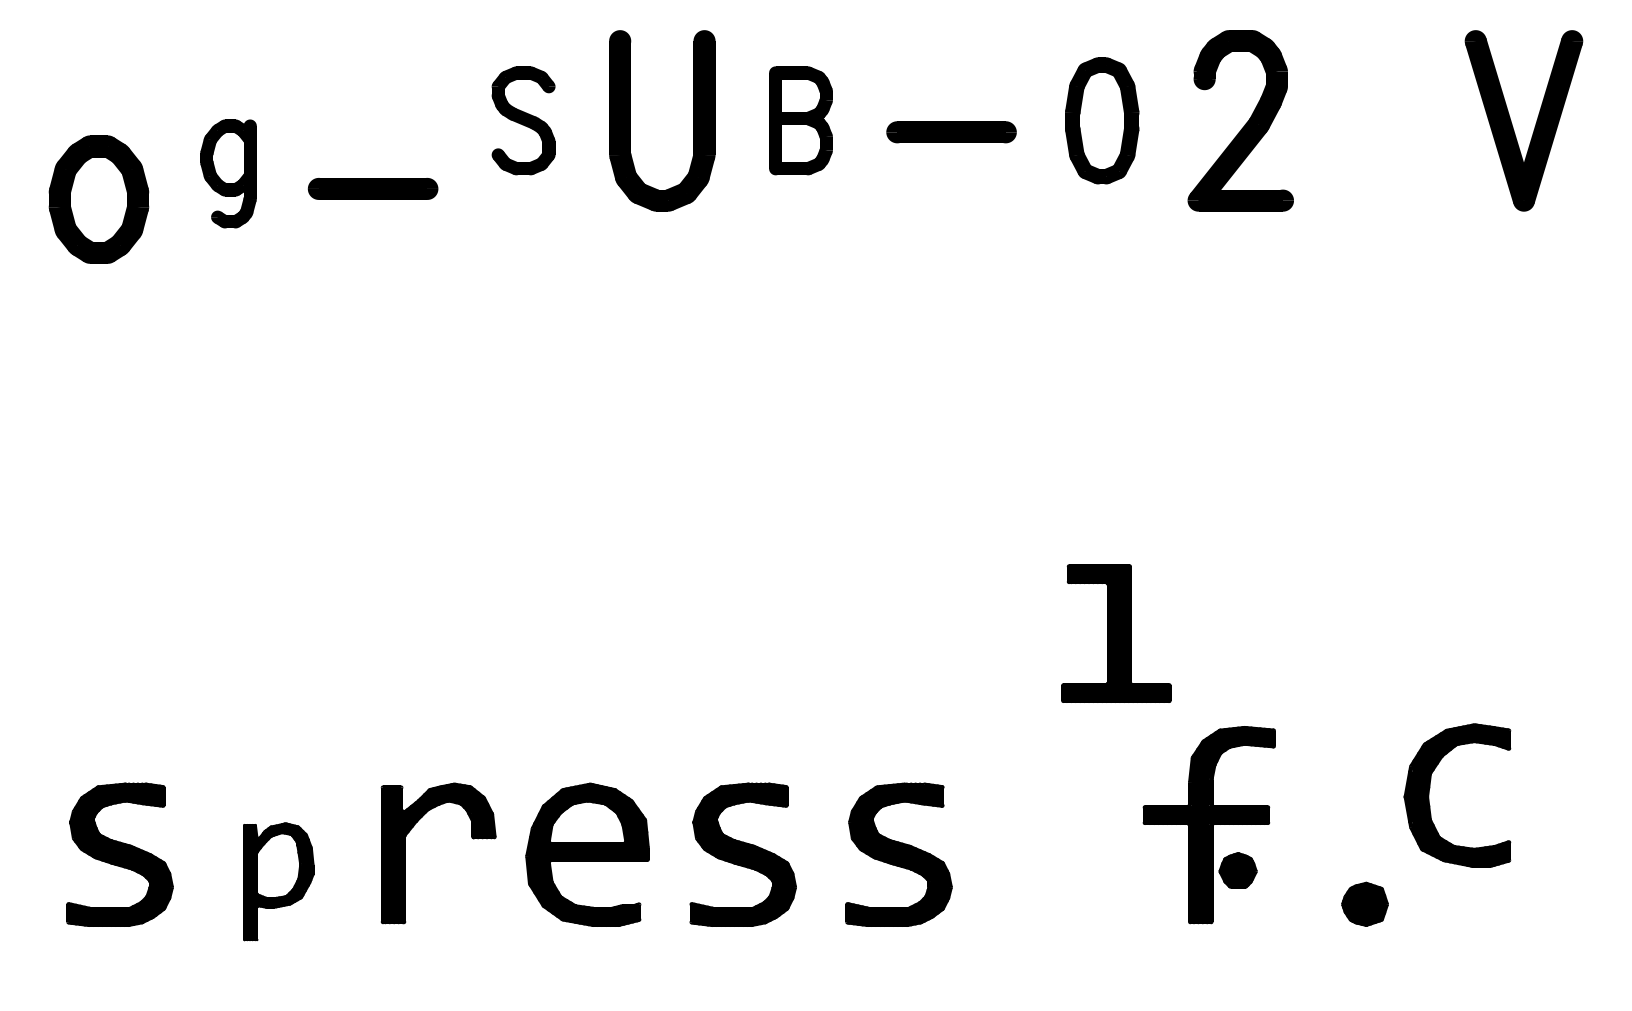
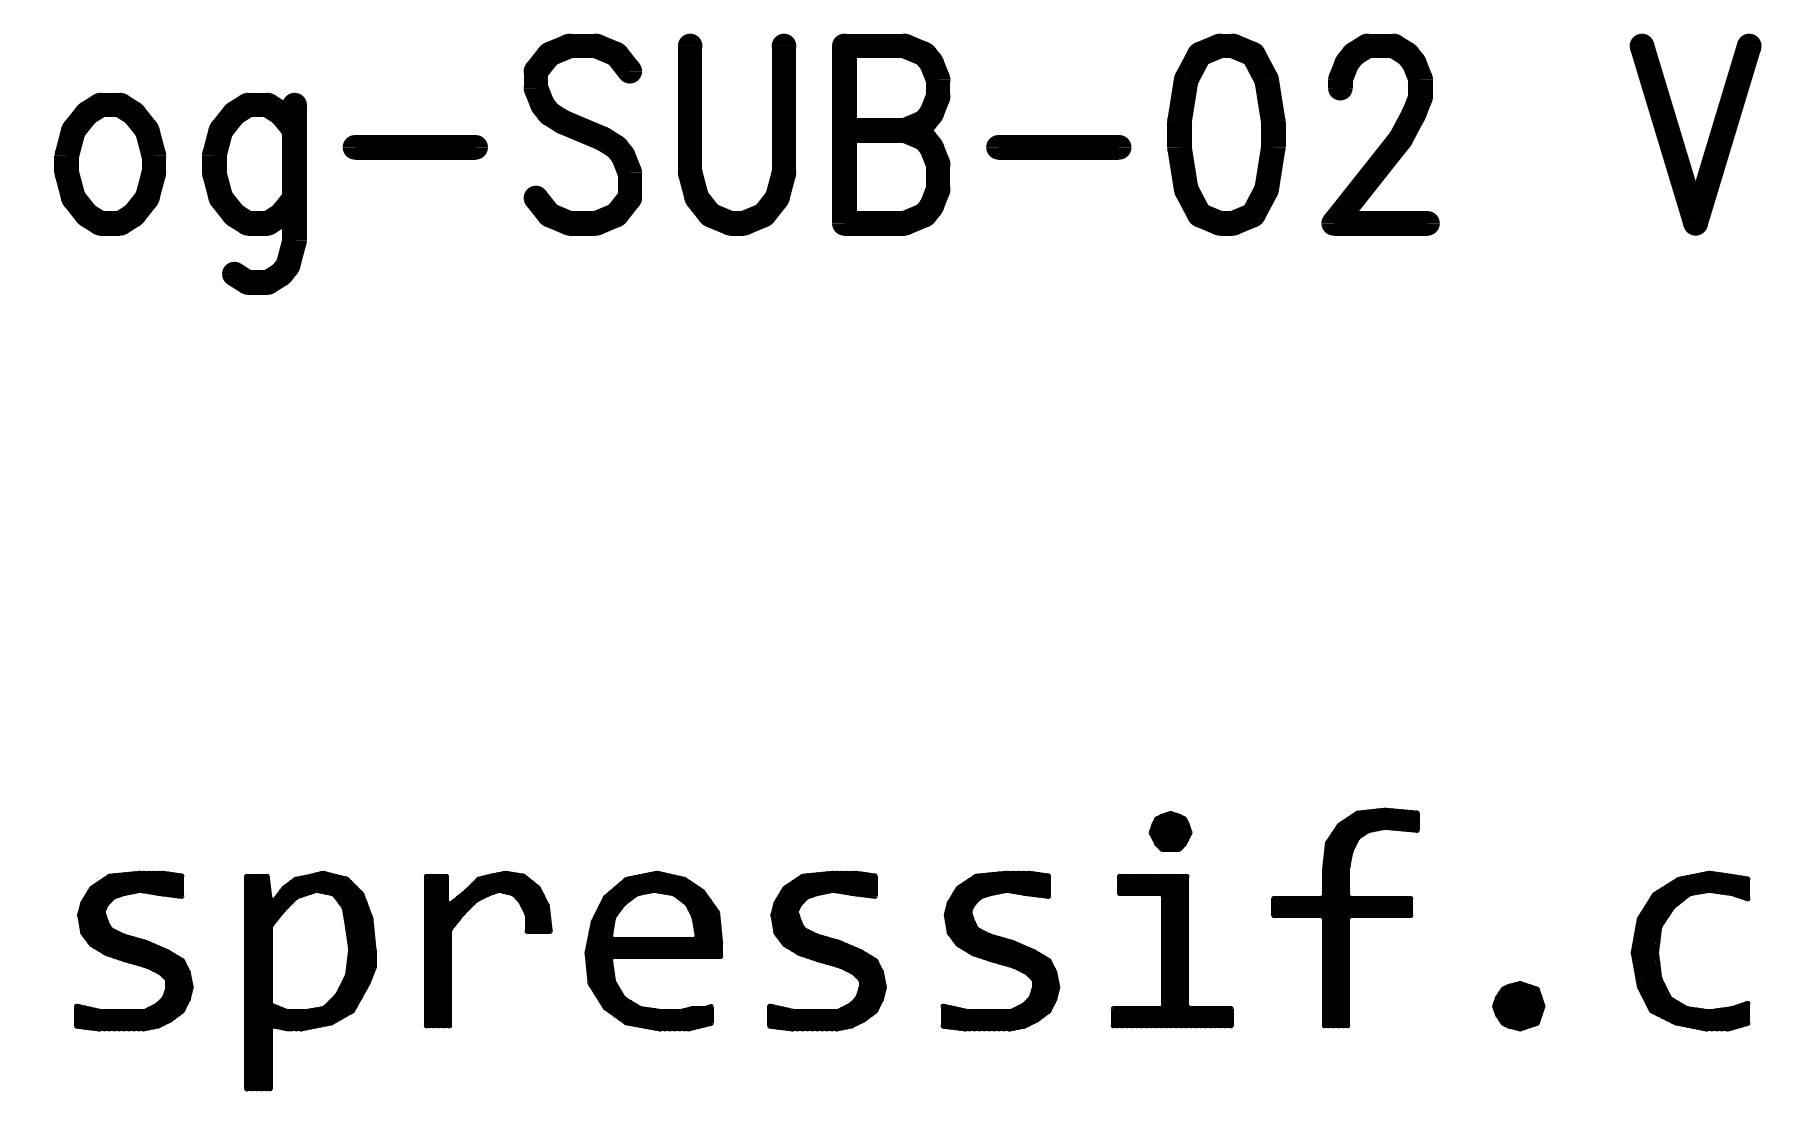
part: (523, 120) -> (582, 134), size x1.67
part: (801, 120) -> (891, 134), size x1.67
part: (1102, 120) -> (1226, 134), size x1.43
part: (228, 173) -> (254, 193), size x1.67
part: (372, 189) -> (414, 147), moved
part: (99, 198) -> (110, 163), moved
part: (1115, 634) -> (1171, 951), moved
part: (1430, 788) -> (1660, 943), moved
part: (1238, 870) -> (1170, 831), moved
part: (278, 881) -> (310, 980), size x1.67

